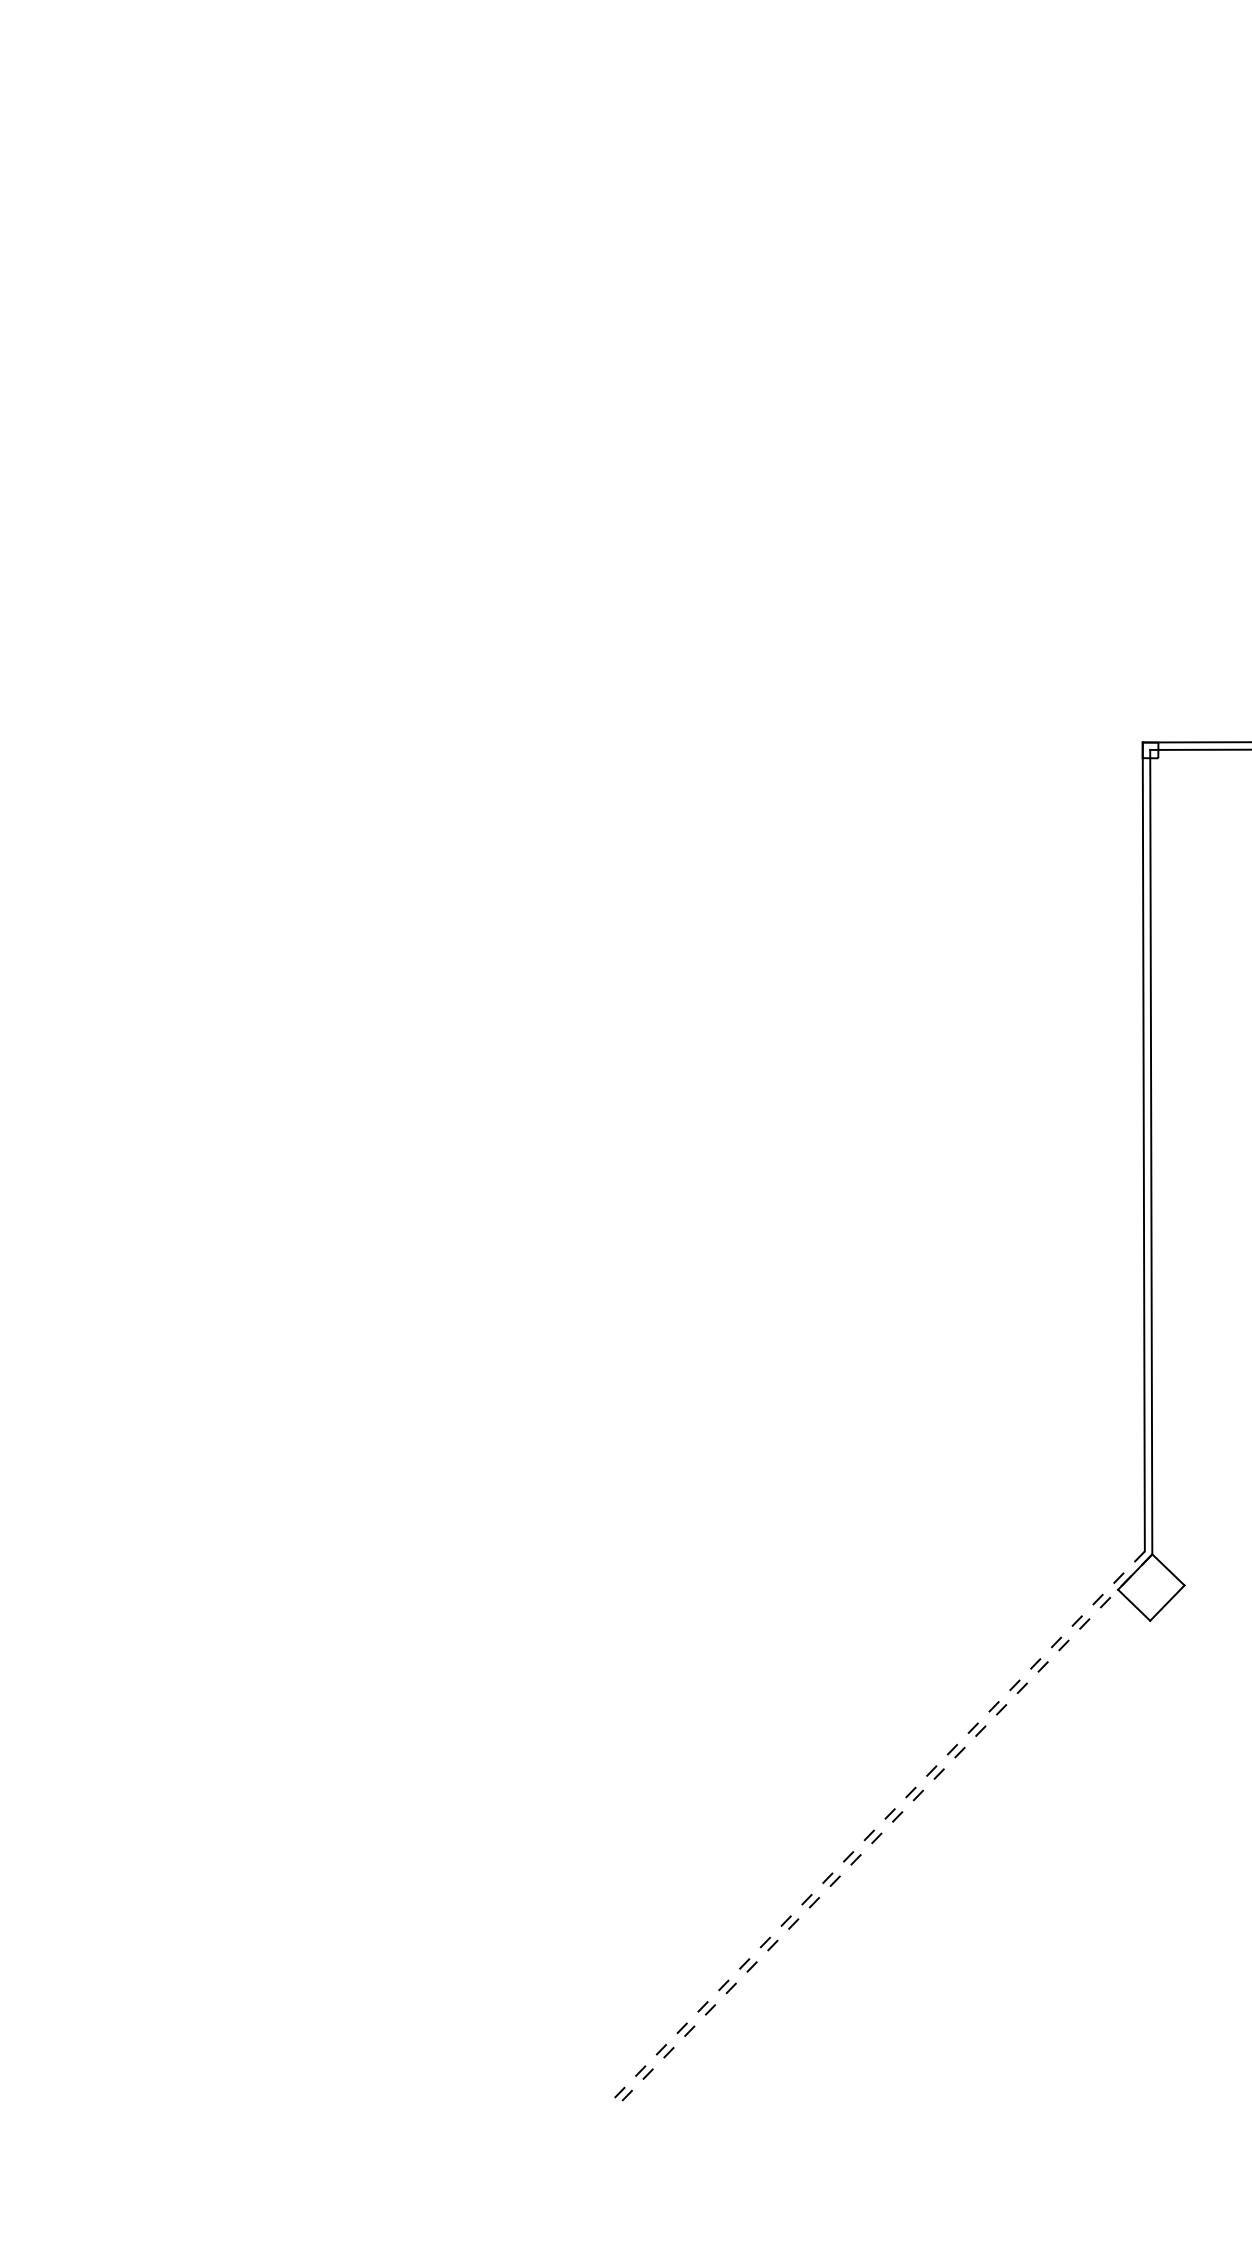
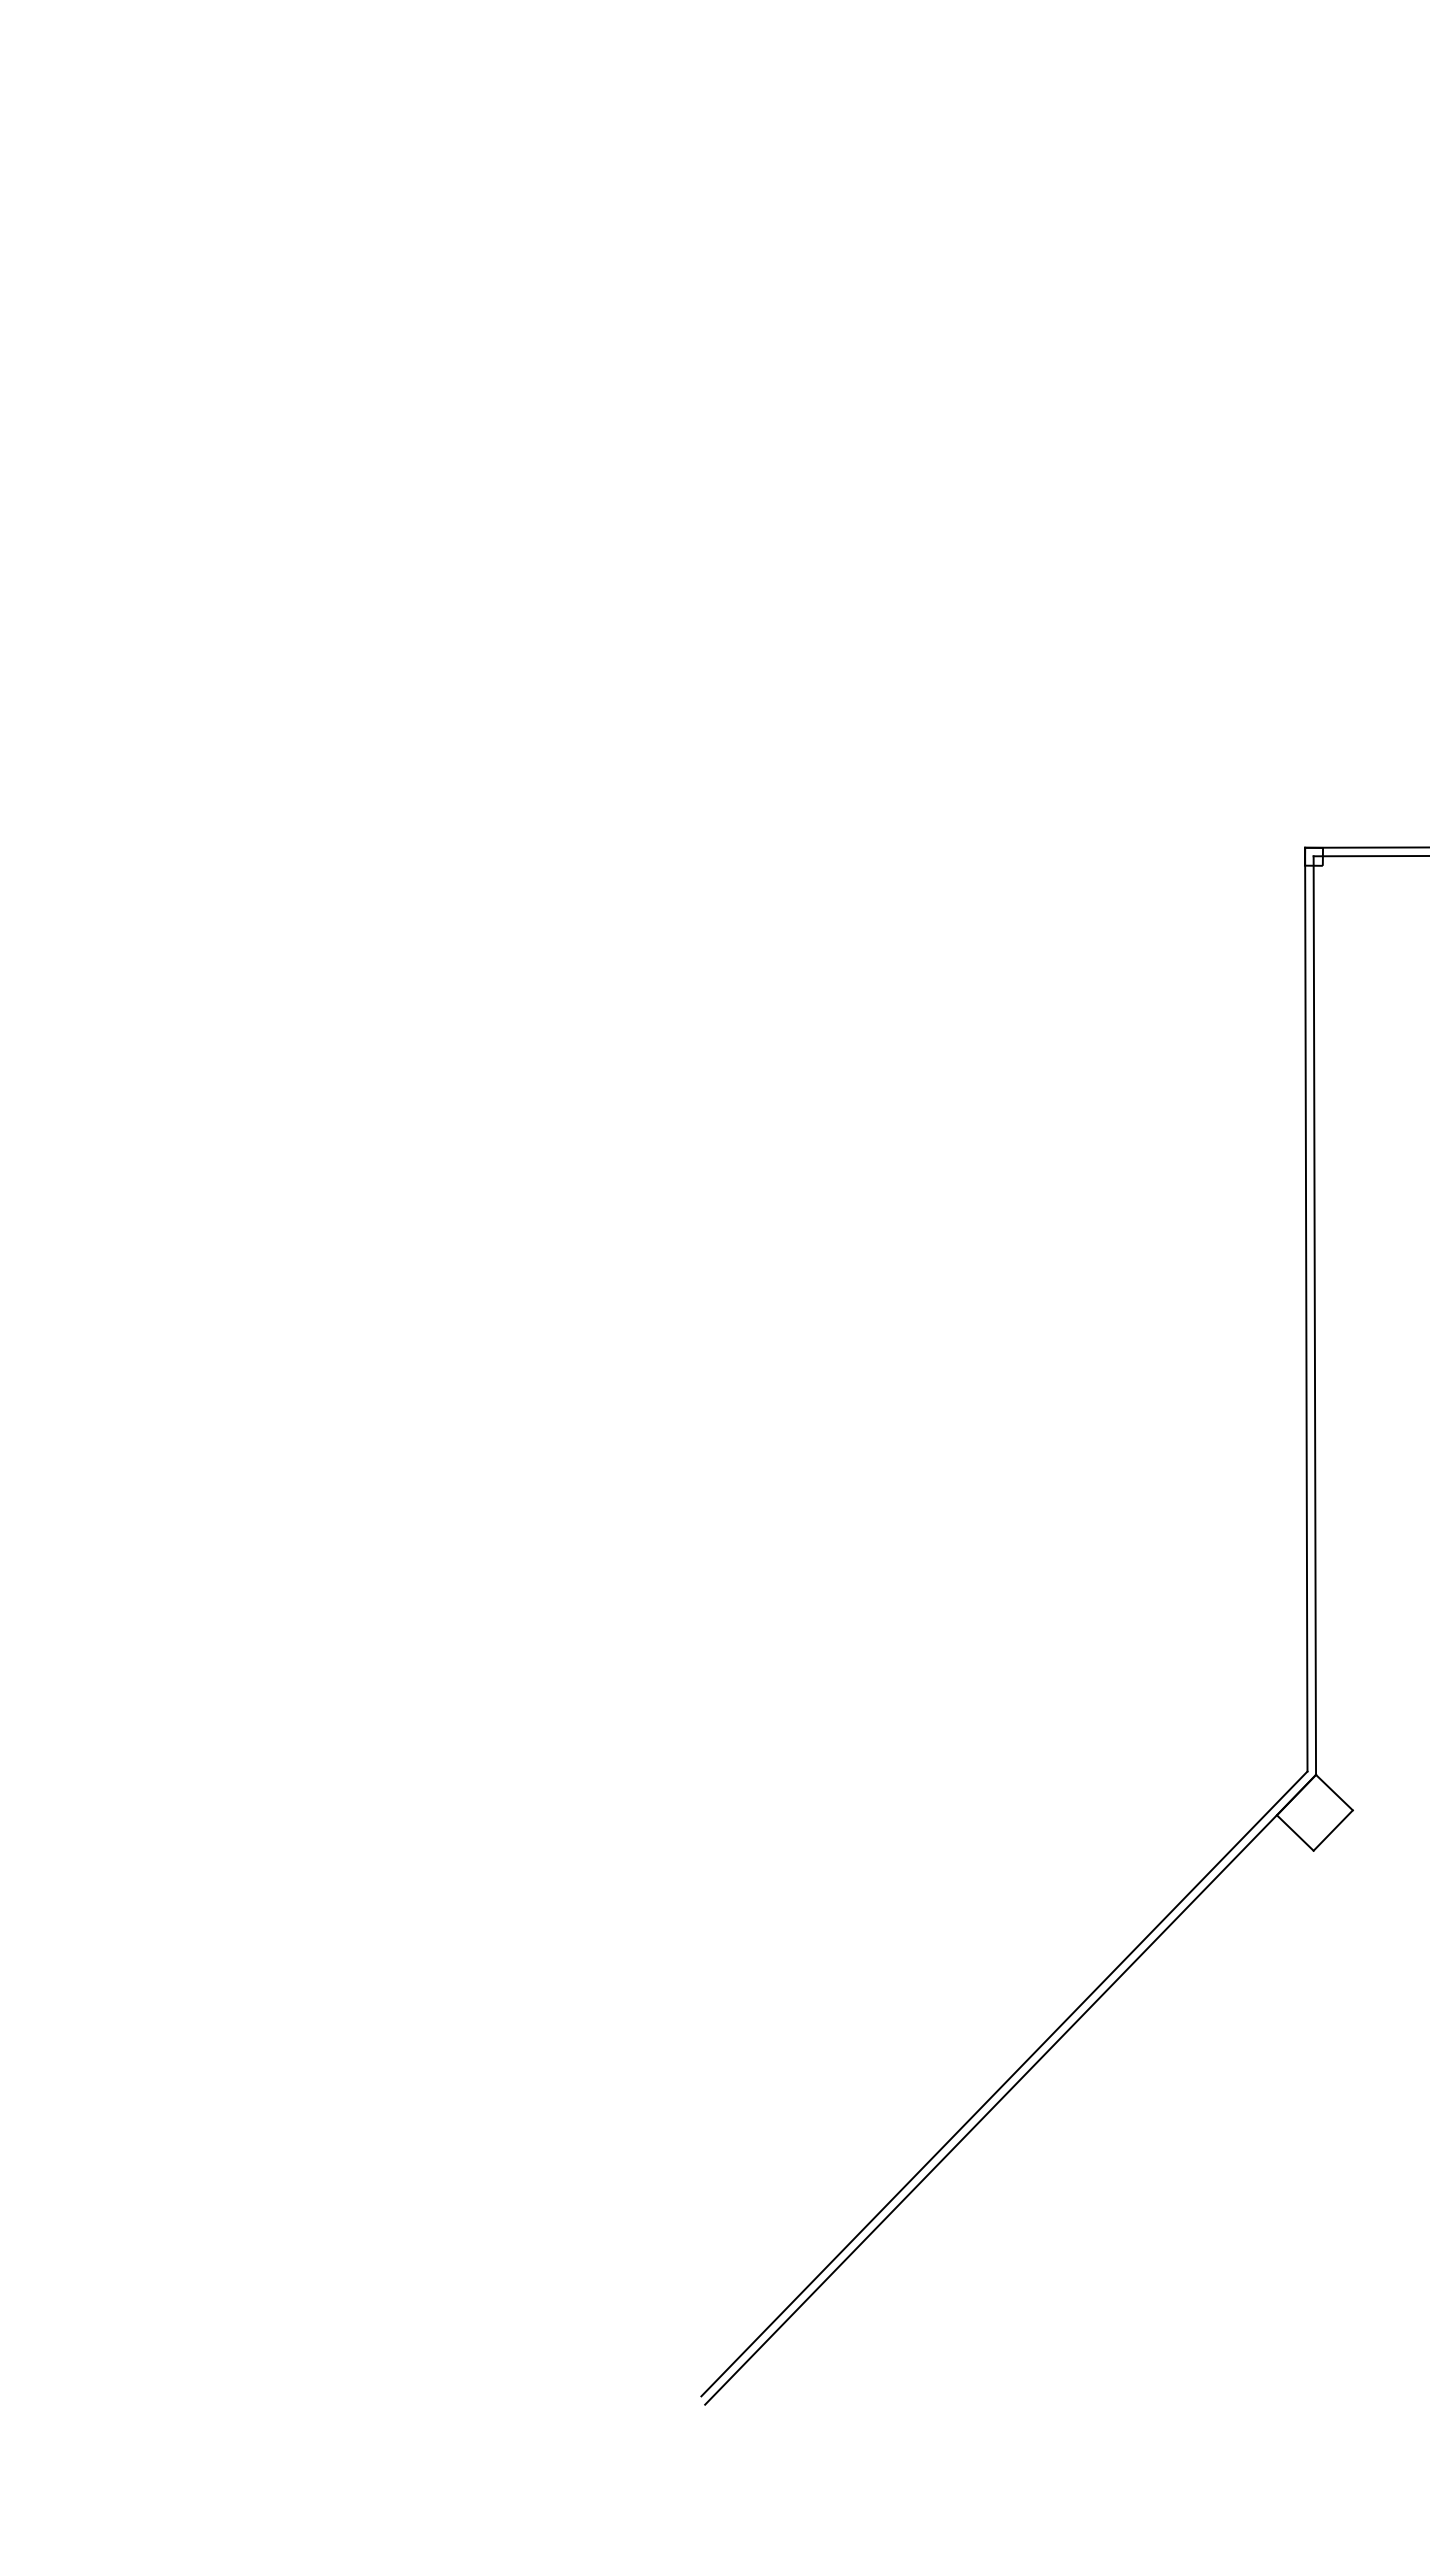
line: (879, 1825) -> (1004, 2084), dashed -> solid
line: (884, 1829) -> (1010, 2089), dashed -> solid

